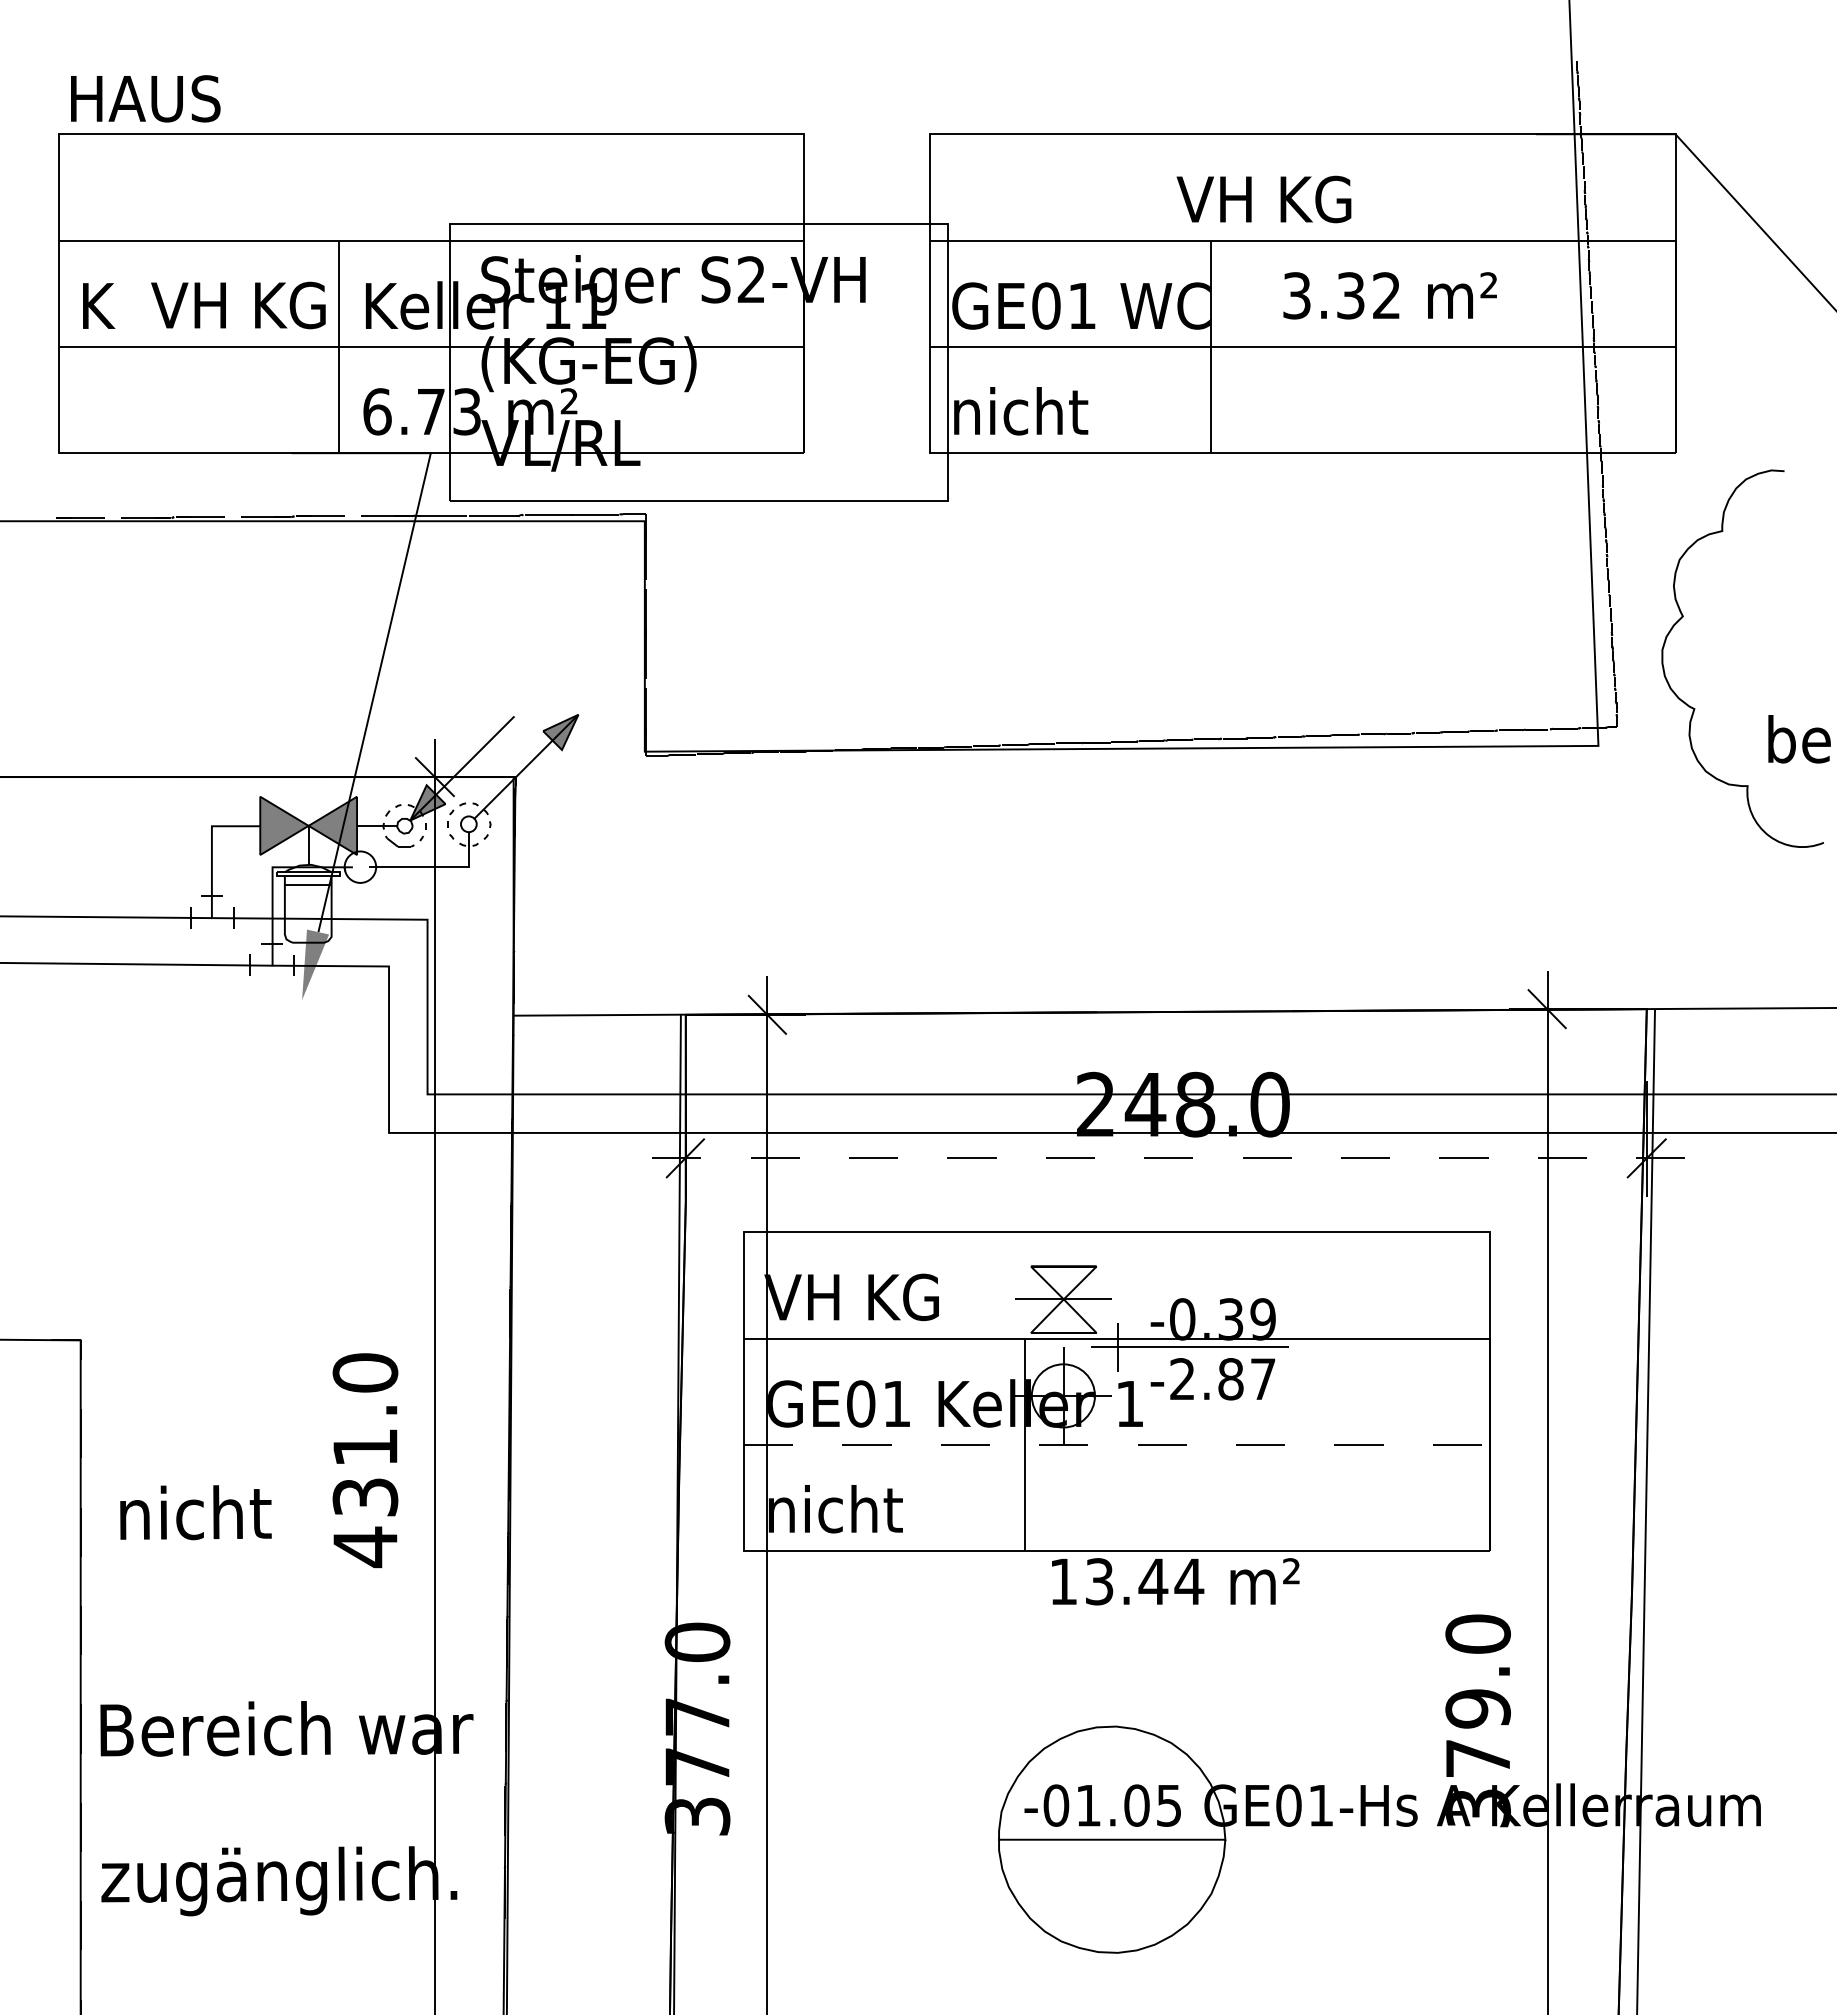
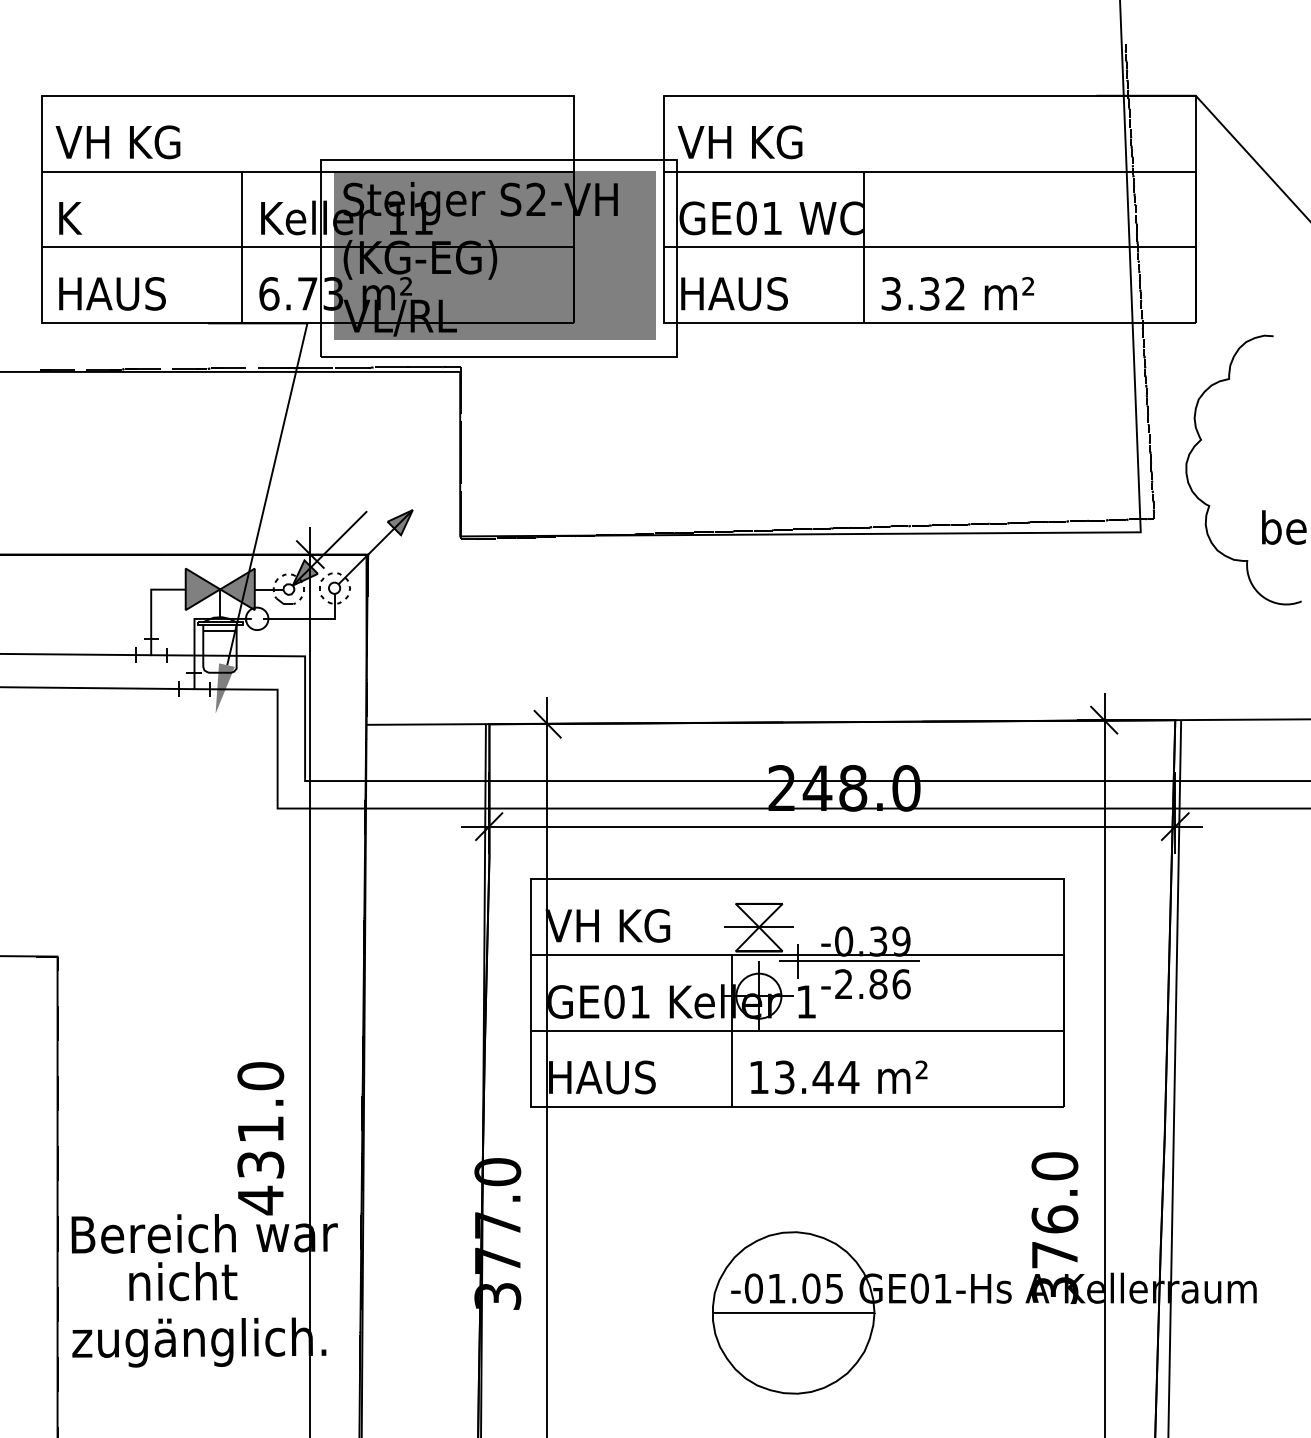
text: (145, 98) -> (112, 293), moved
text: (1263, 199) -> (739, 142), moved
text: (1389, 295) -> (957, 293), moved
text: (238, 305) -> (118, 142), moved
fill: (693, 358) -> (494, 255), added
text: (1029, 411) -> (734, 293), nicht -> HAUS
line: (1165, 1158) -> (831, 826), dashed -> solid
text: (1263, 1379) -> (901, 984), -2.87 -> -2.86
line: (1117, 1444) -> (797, 1030), dashed -> solid
text: (365, 1460) -> (260, 1138), moved
text: (843, 1509) -> (601, 1077), nicht -> HAUS
text: (195, 1512) -> (183, 1281), moved
text: (1175, 1581) -> (838, 1077), moved
text: (1477, 1708) -> (1054, 1219), 379.0 -> 376.0

